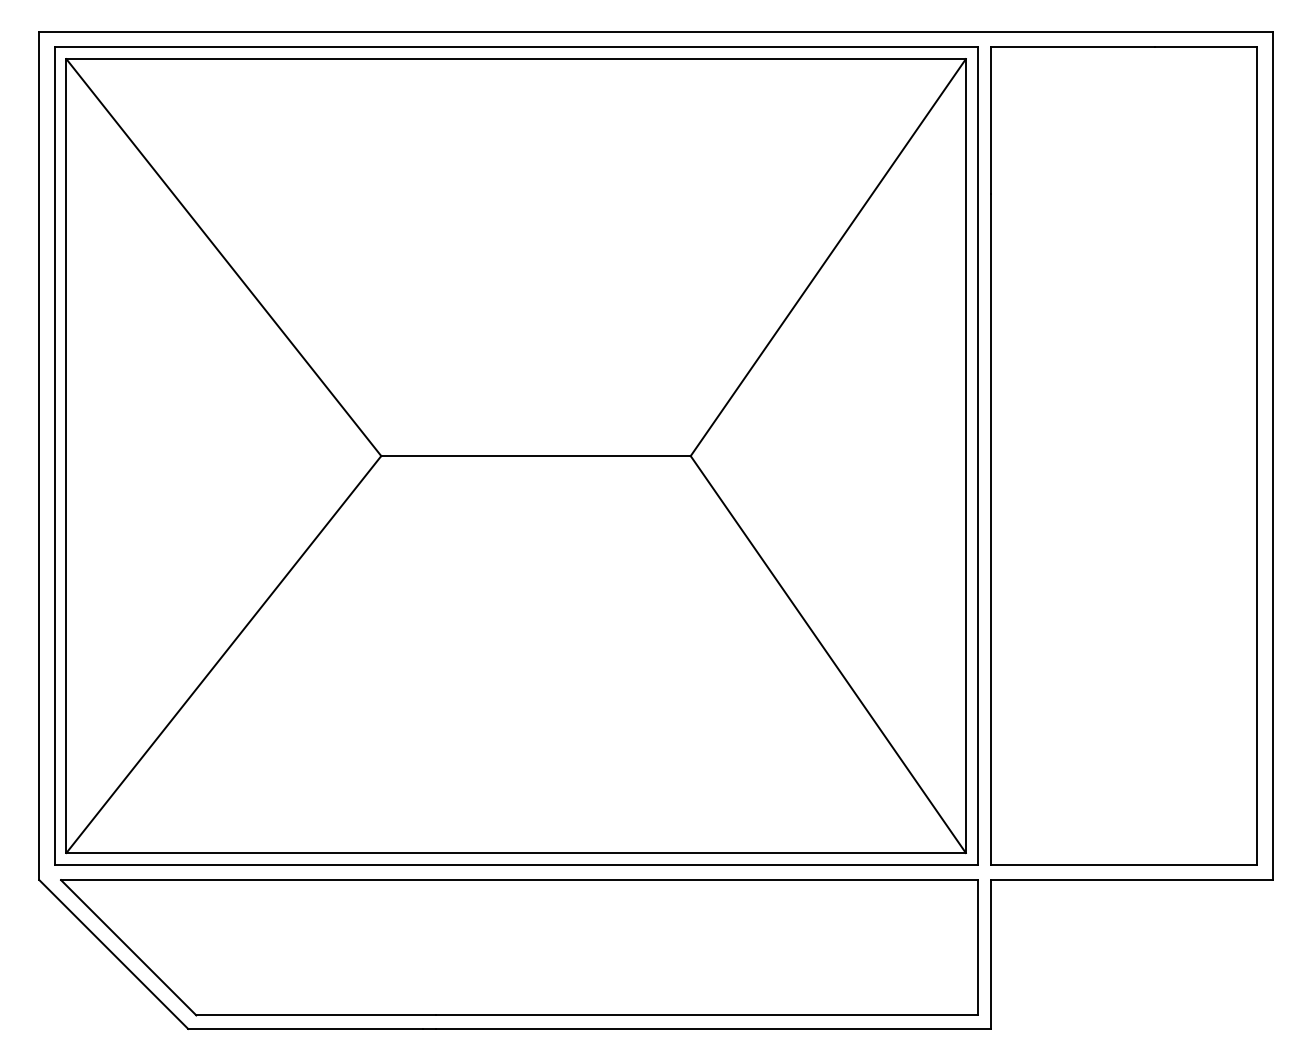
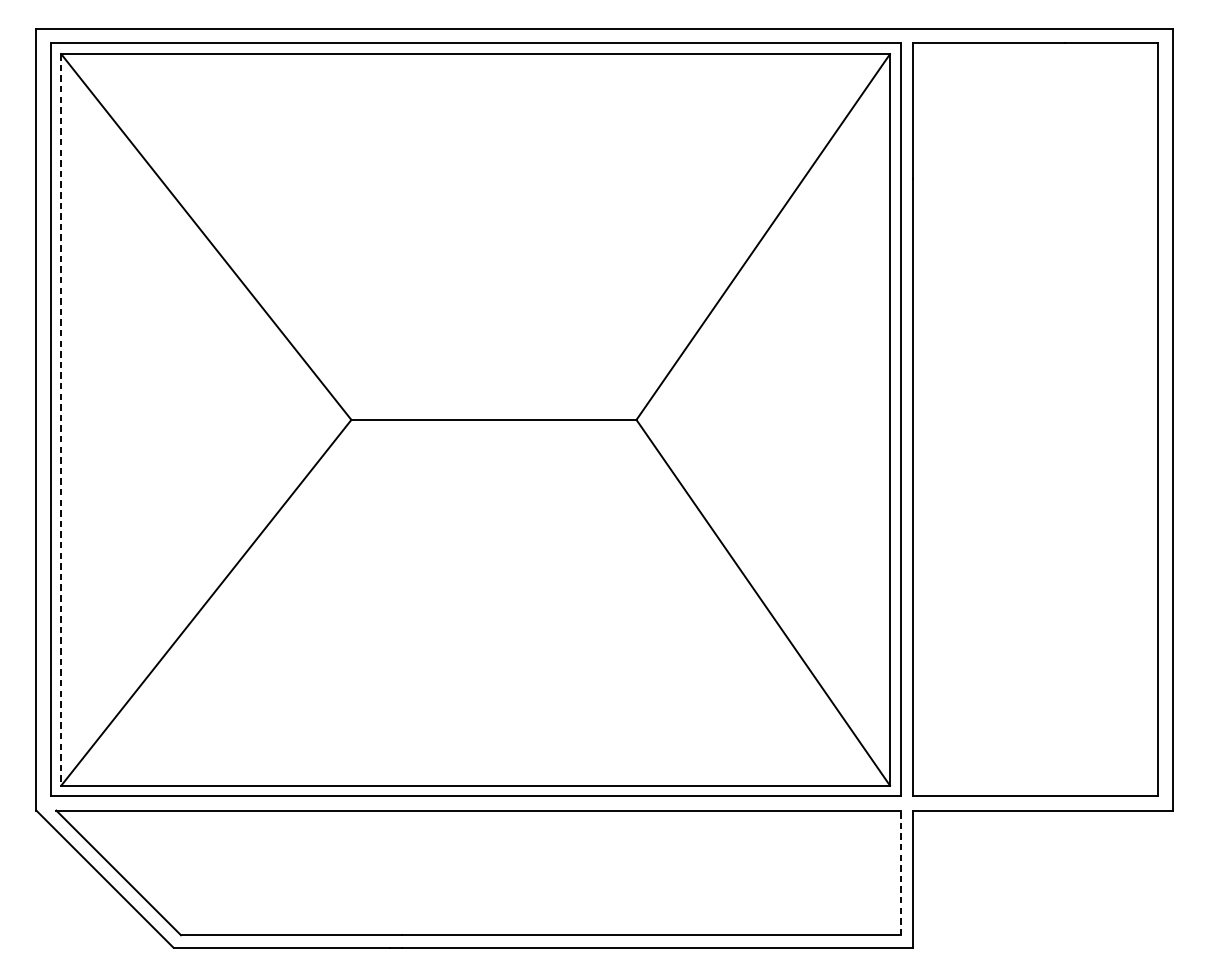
line: (66, 456) -> (61, 420), solid -> dashed
line: (977, 947) -> (900, 872), solid -> dashed

